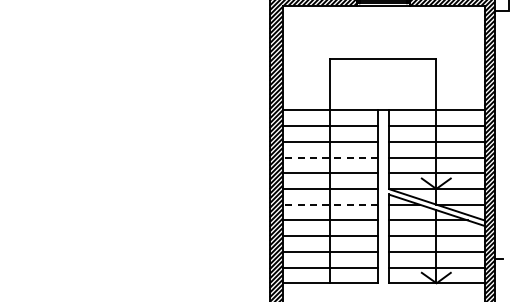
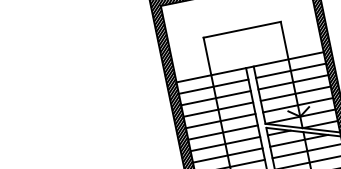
line: (330, 157) -> (218, 109), dashed -> solid
line: (330, 204) -> (225, 143), dashed -> solid

